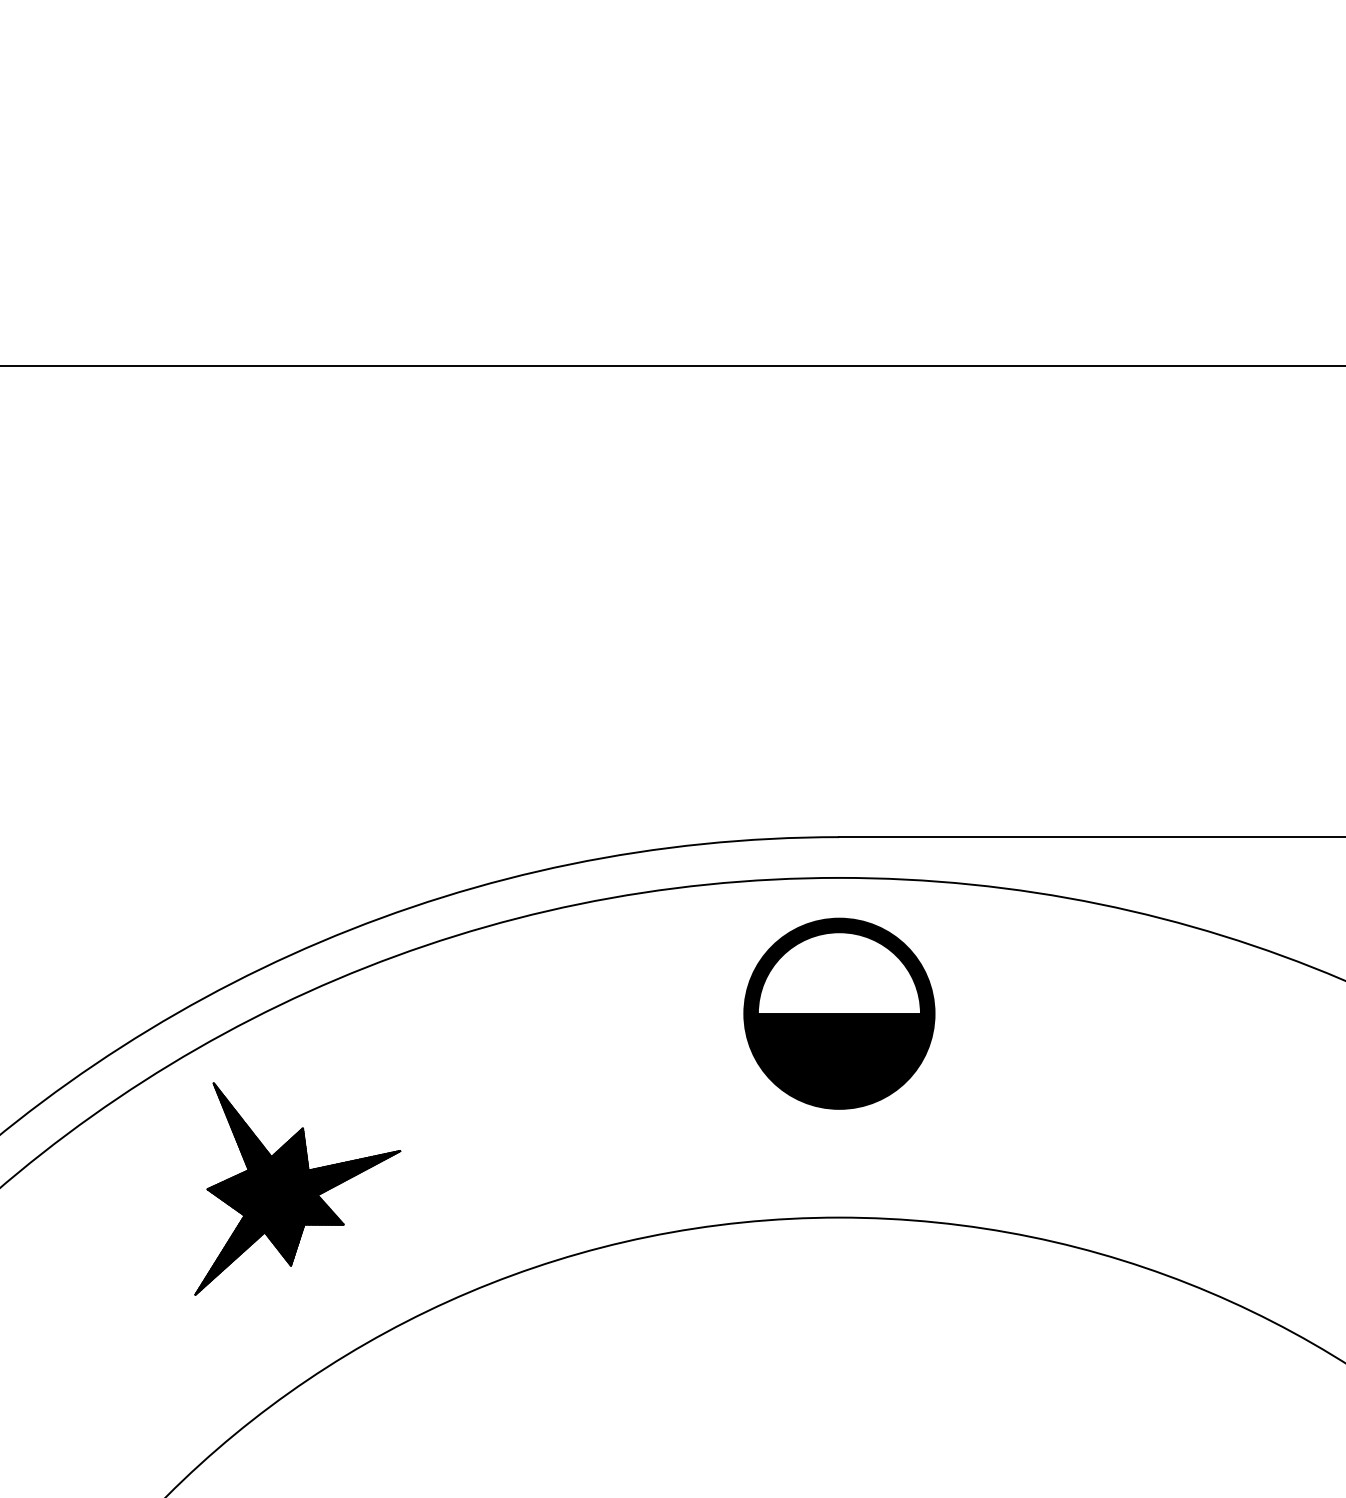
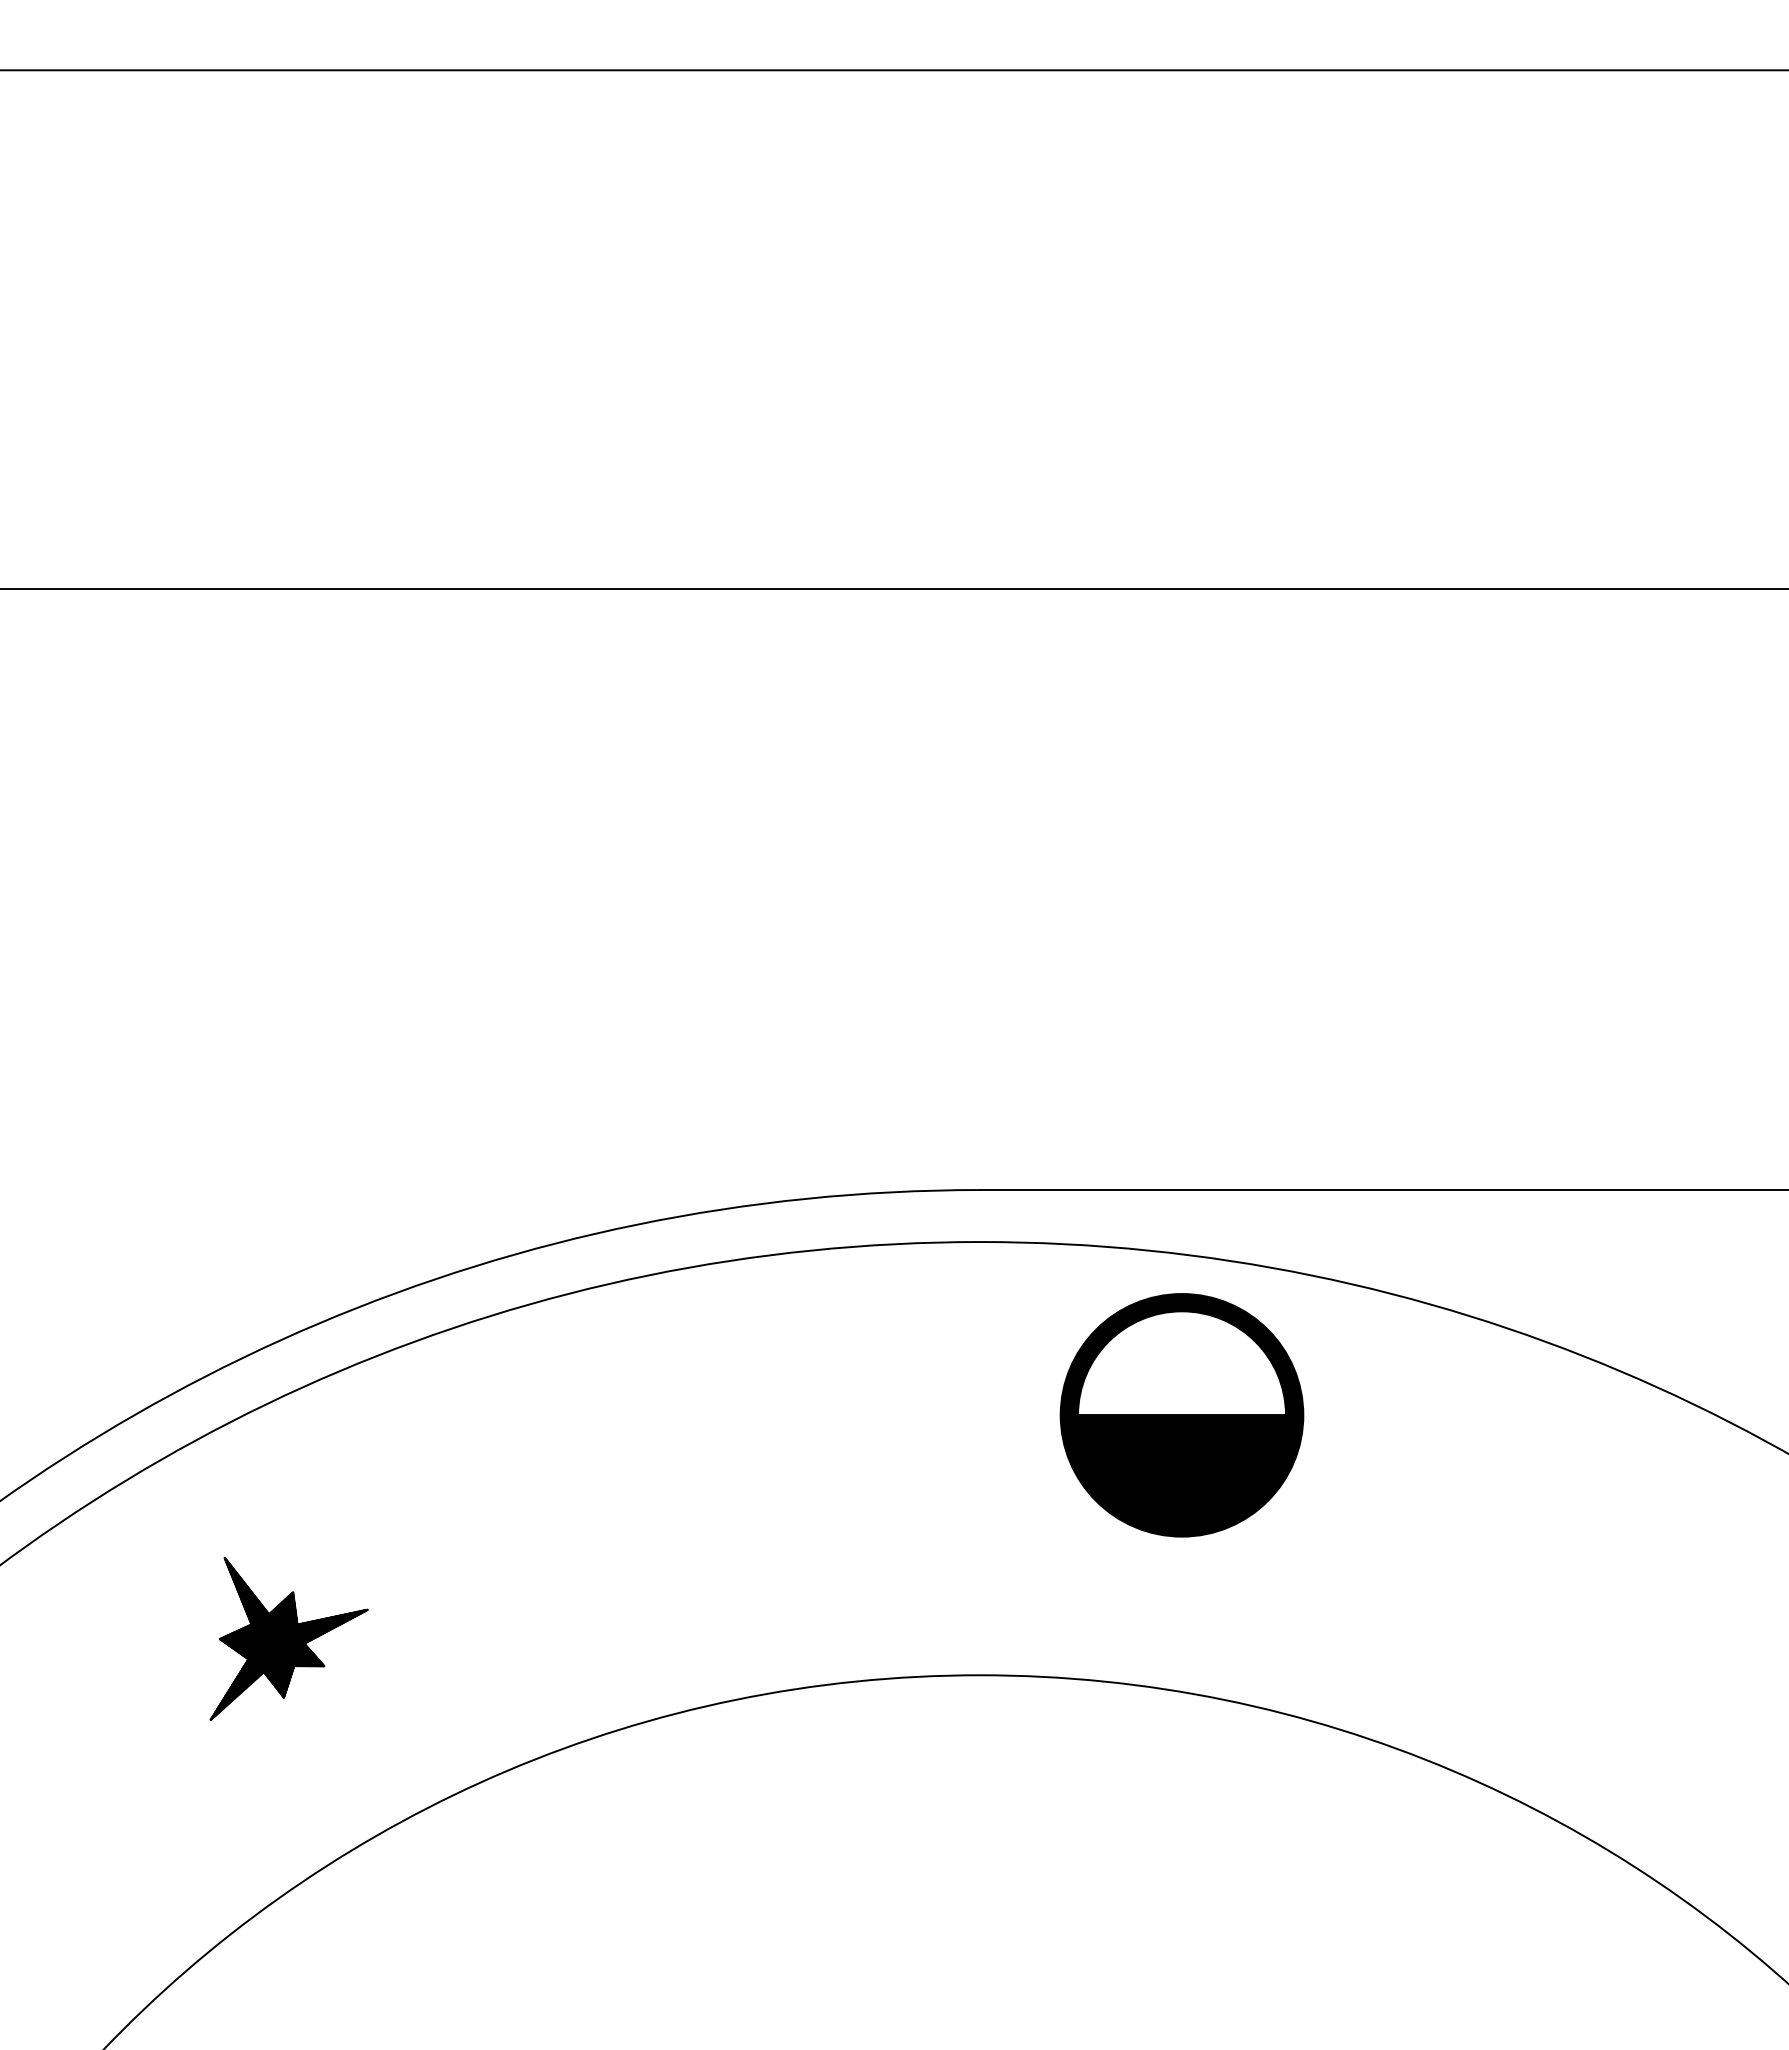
part: (839, 1013) -> (1181, 1415), moved
part: (297, 1188) -> (288, 1638), size x0.6

